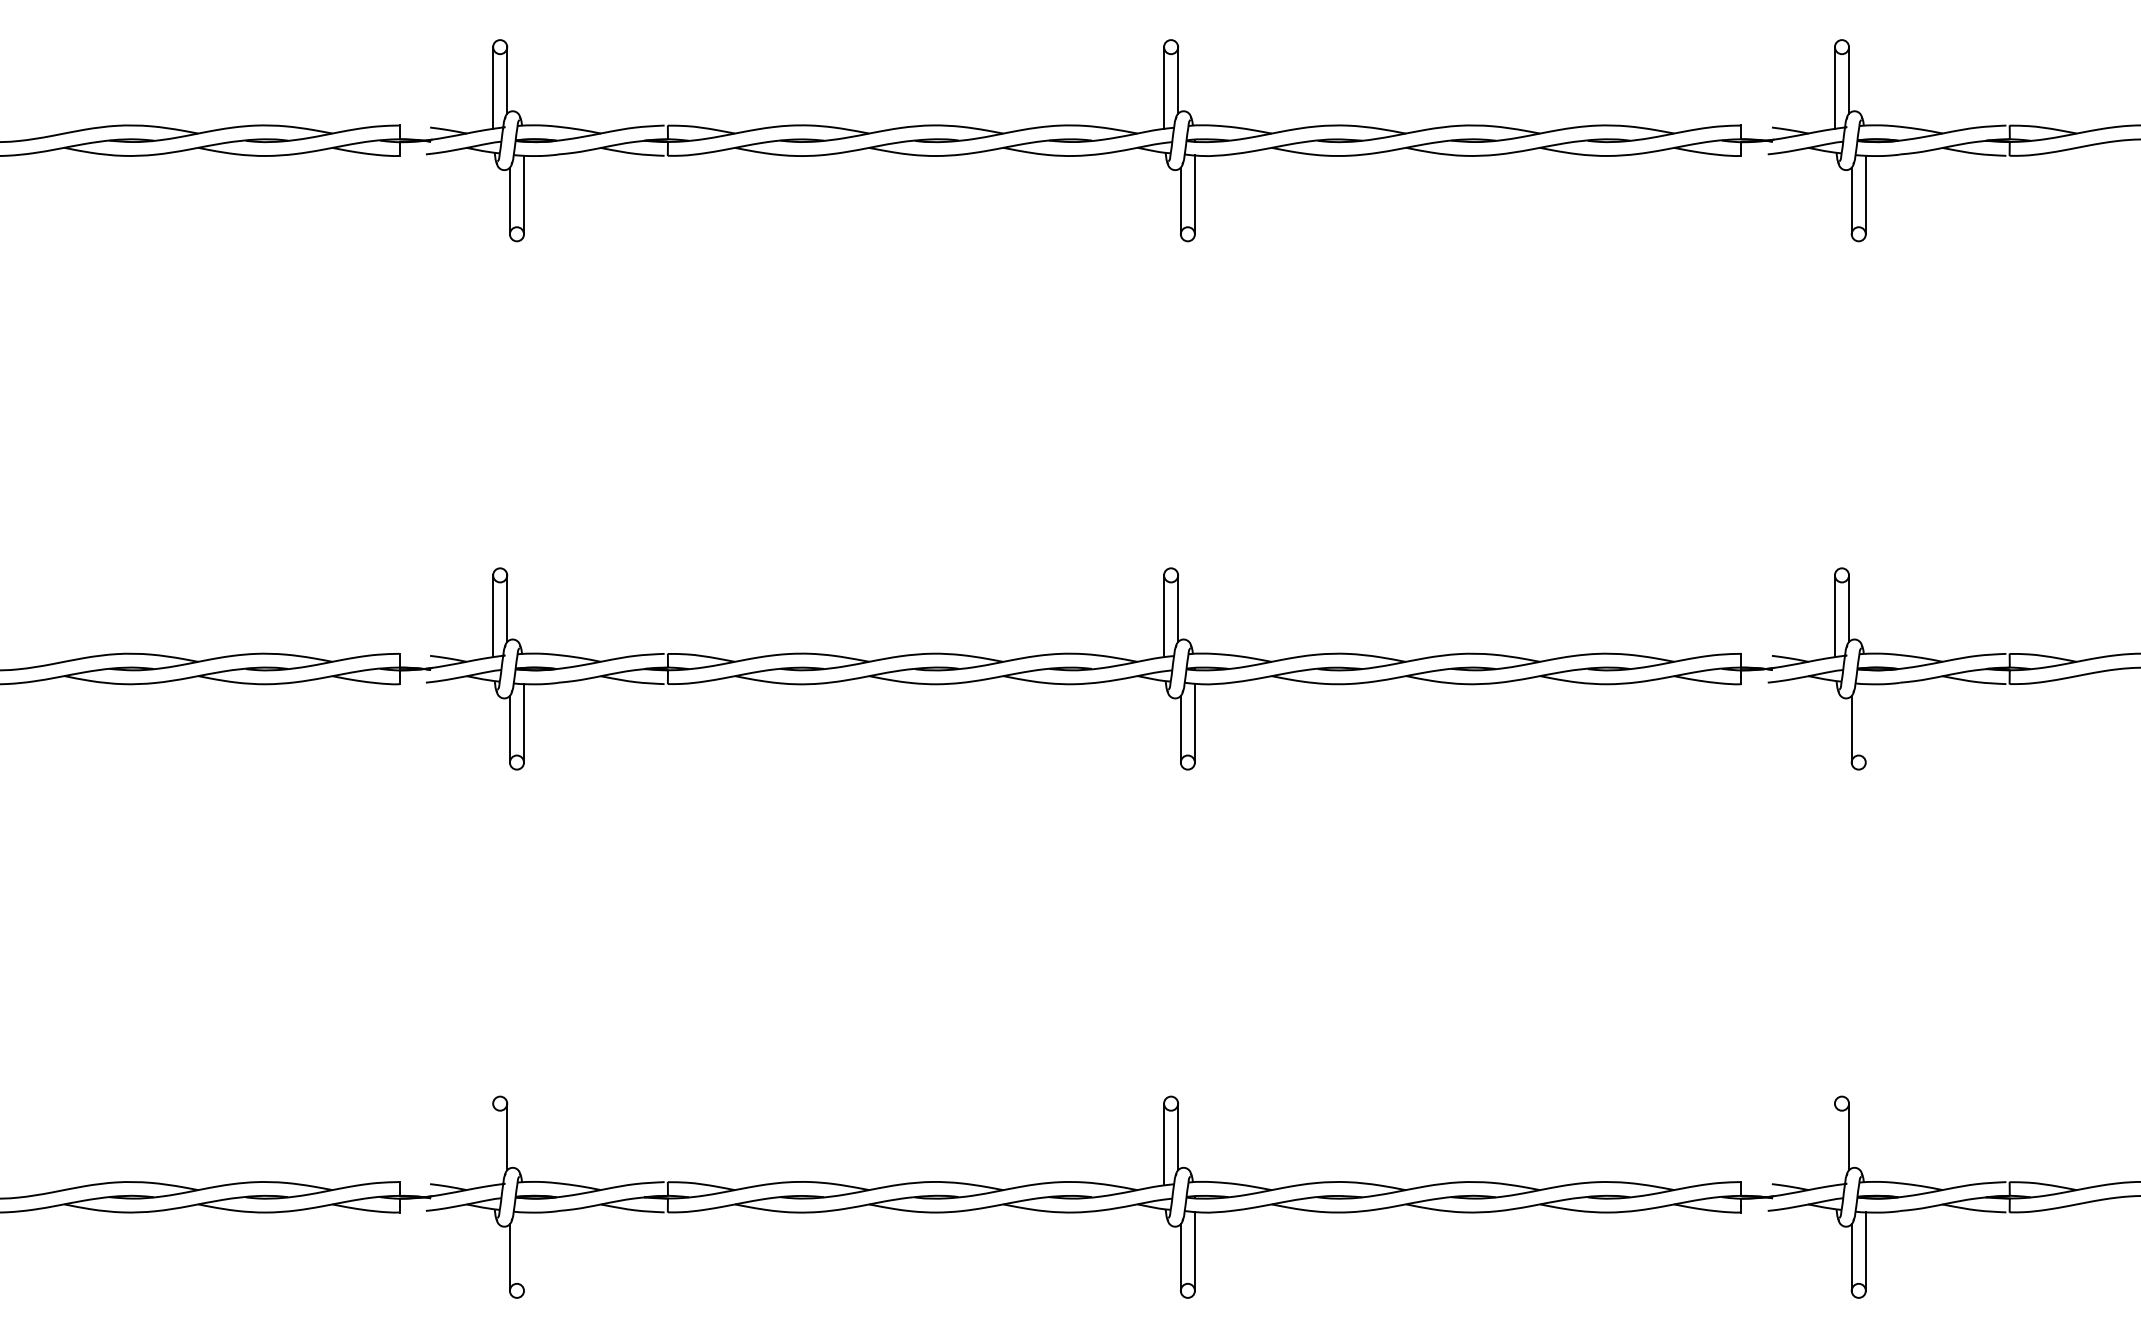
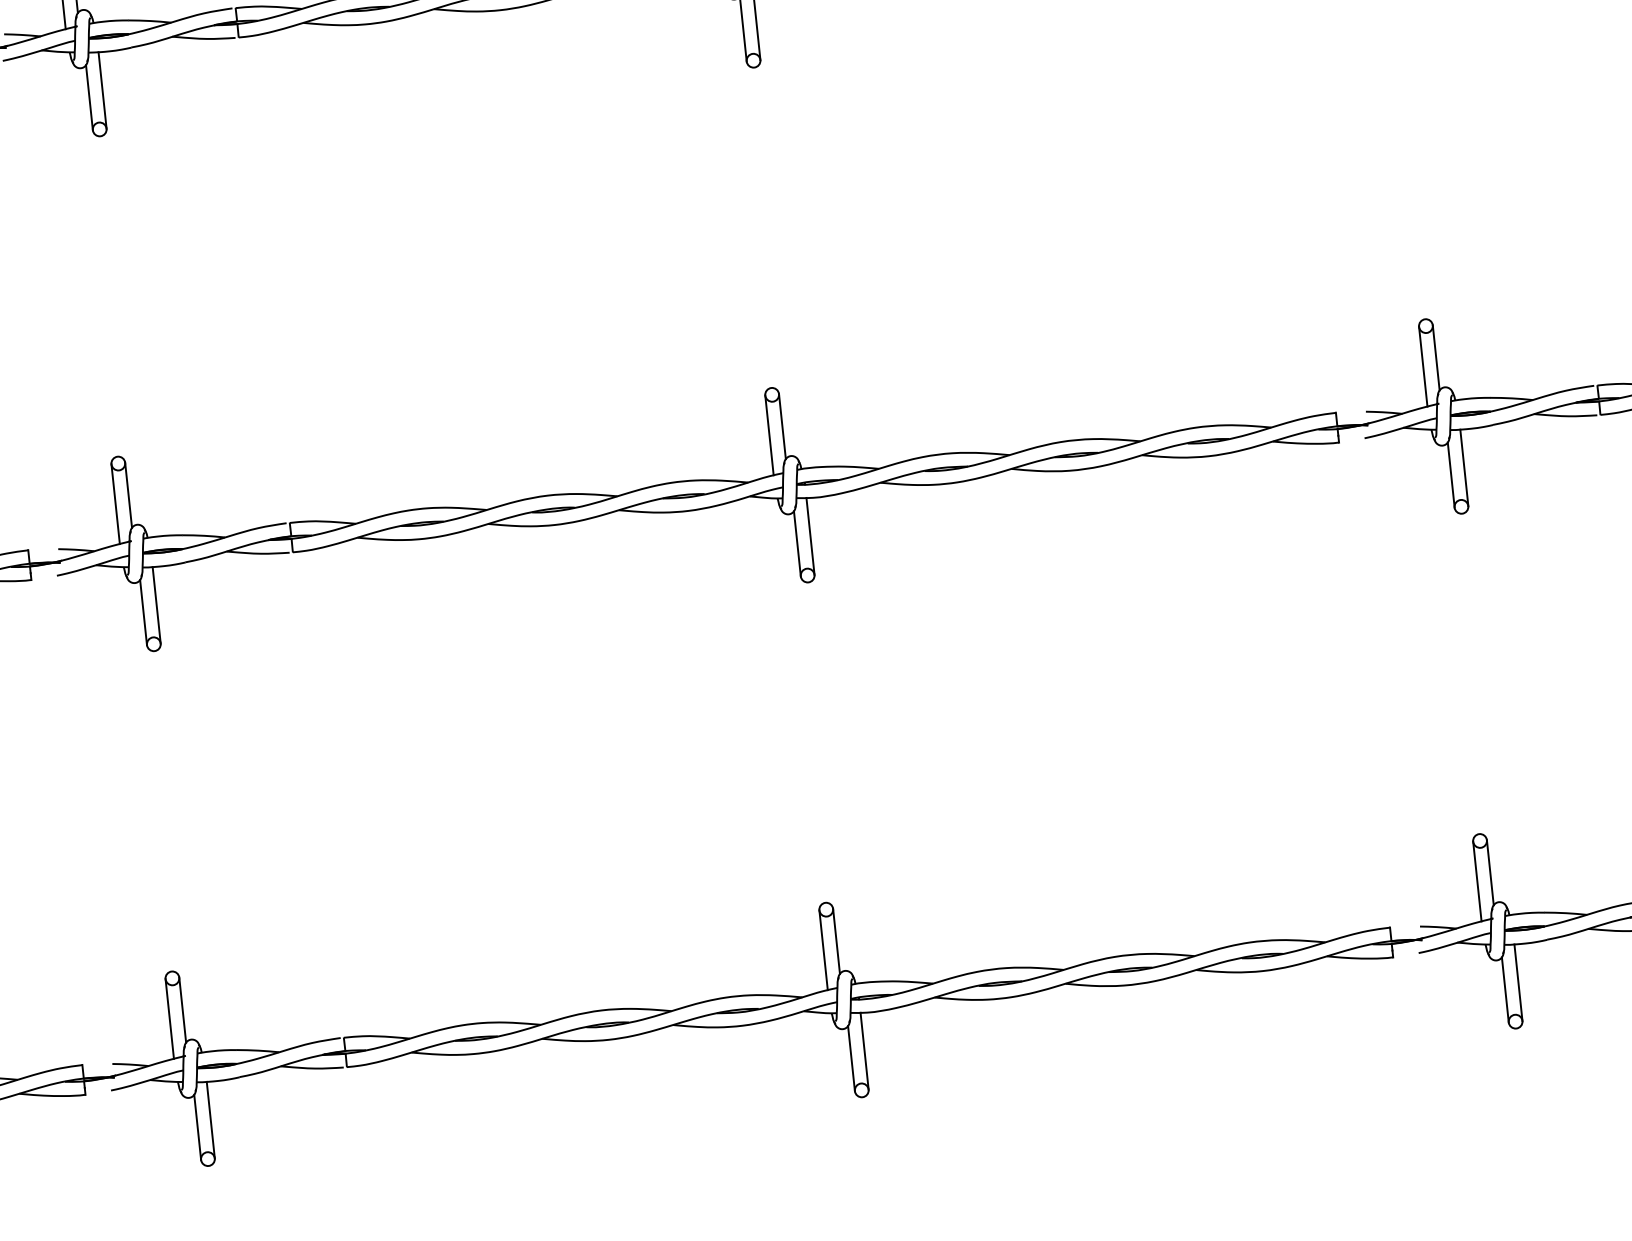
line: (1865, 723) -> (1464, 468), added
line: (493, 1144) -> (170, 1018), added
line: (1834, 1144) -> (1476, 881), added
line: (524, 1251) -> (211, 1119), added

